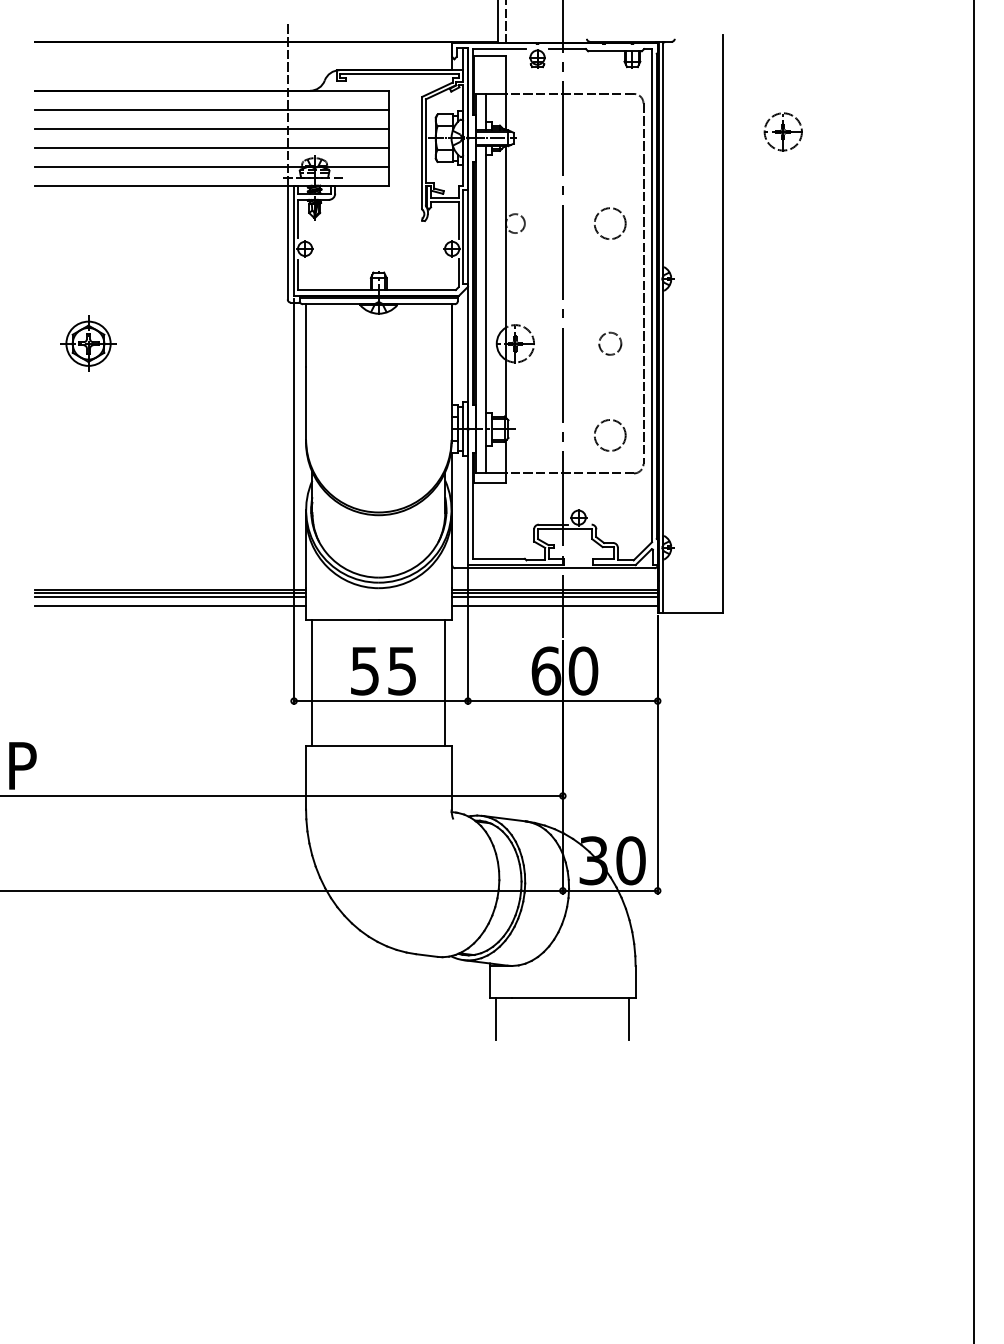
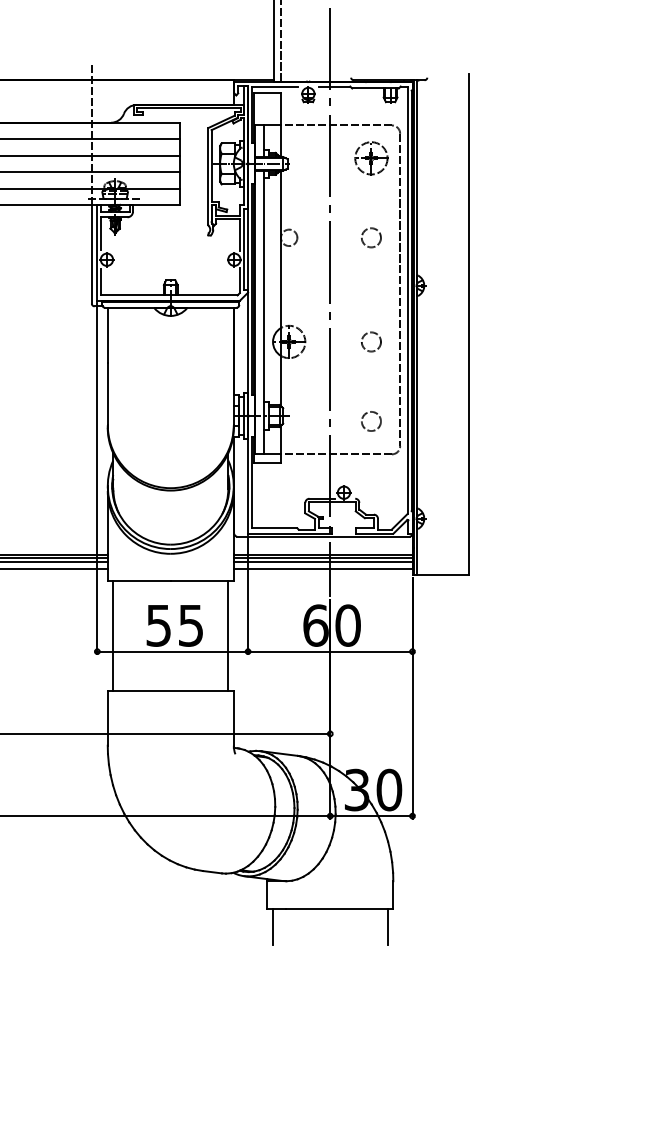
part: (782, 131) -> (370, 158), moved
circle: (610, 223) -> (371, 237), size x0.71
circle: (610, 435) -> (371, 421), size x0.71

